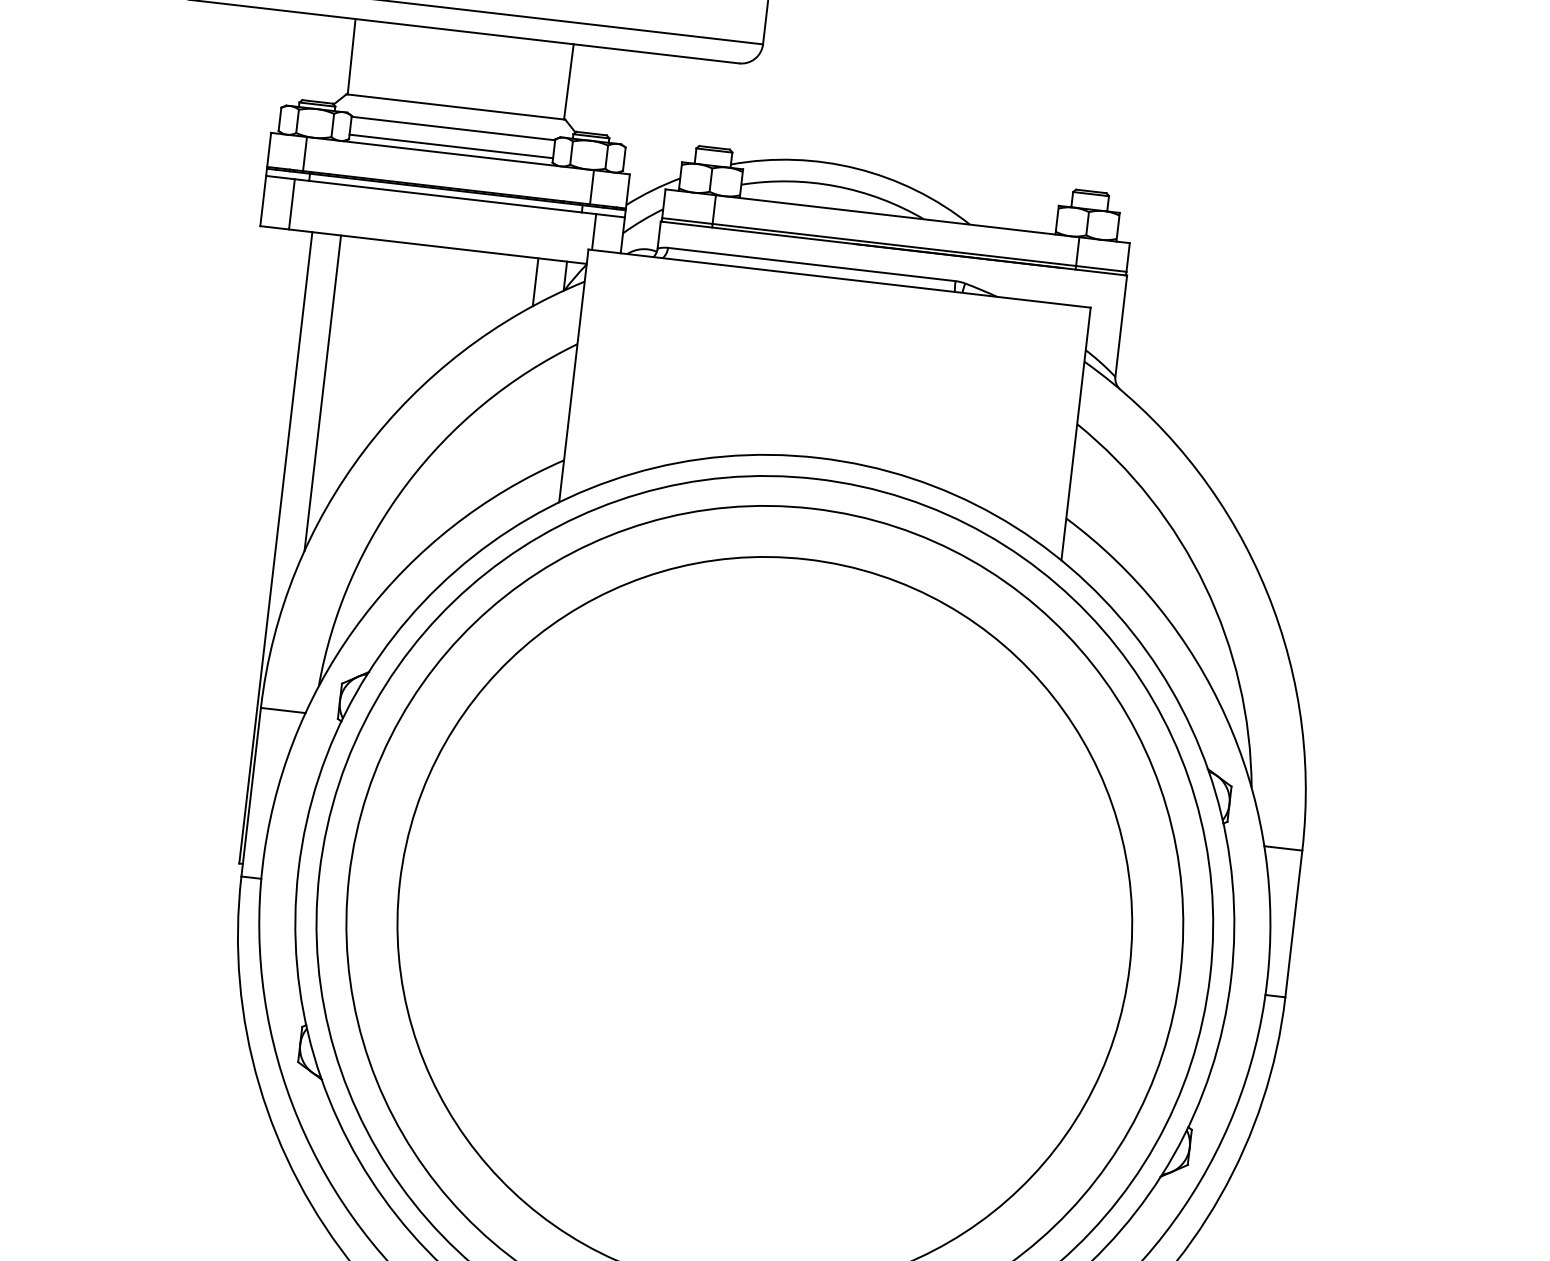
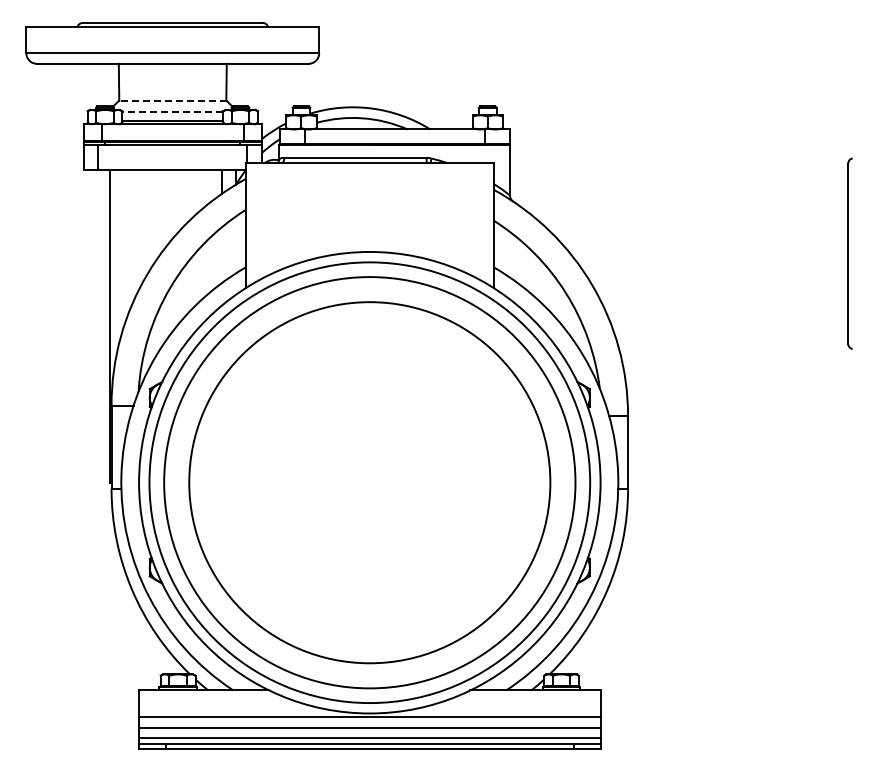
line: (455, 107) -> (172, 101), solid -> dashed
line: (452, 127) -> (172, 111), solid -> dashed
line: (321, 393) -> (123, 248), removed

